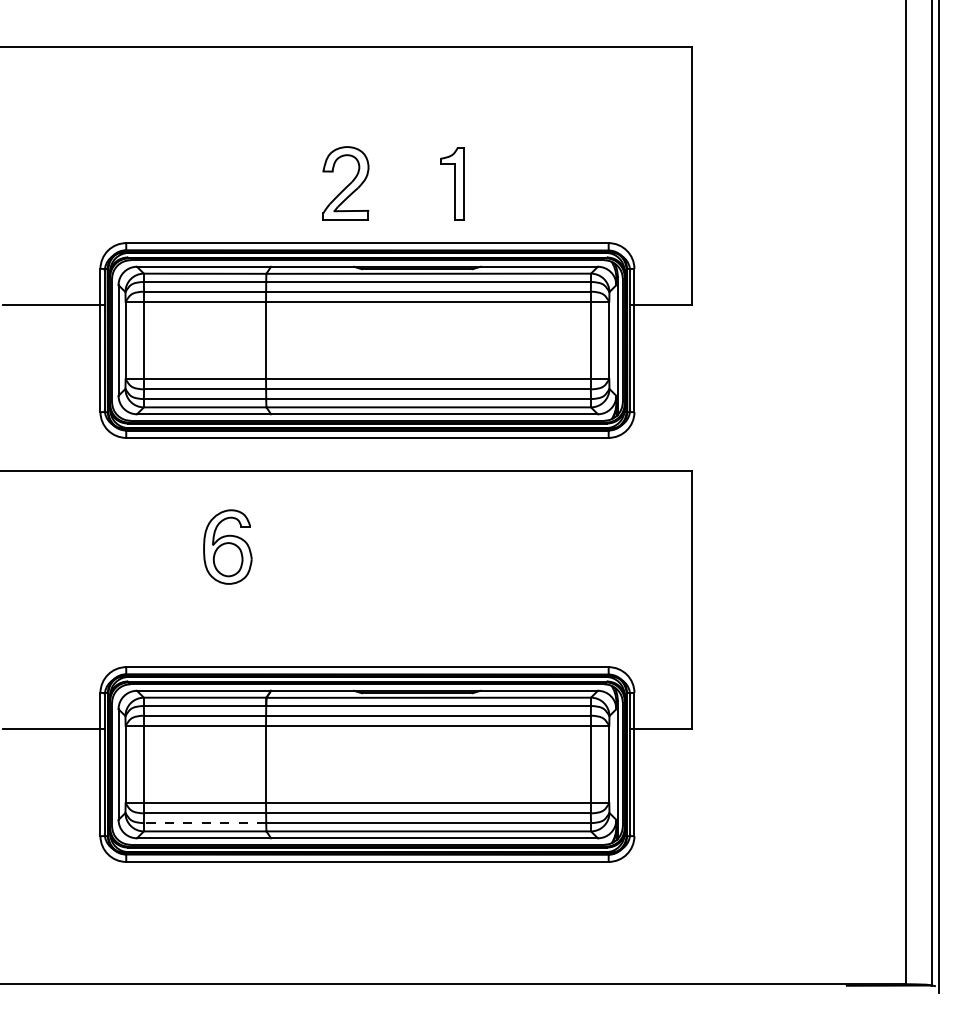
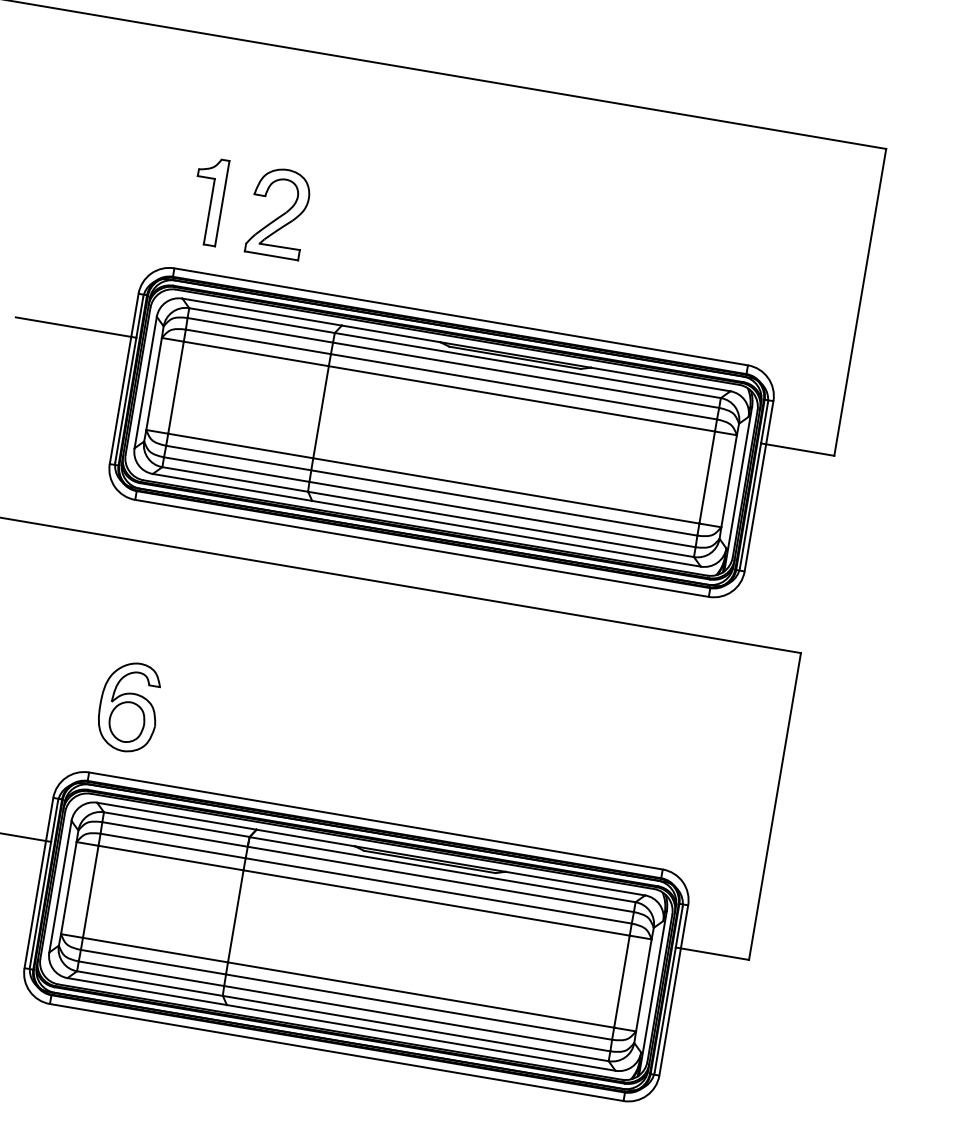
part: (345, 183) -> (278, 212), moved
part: (452, 183) -> (208, 201), moved
part: (227, 546) -> (128, 706), moved
line: (204, 823) -> (150, 974), dashed -> solid

